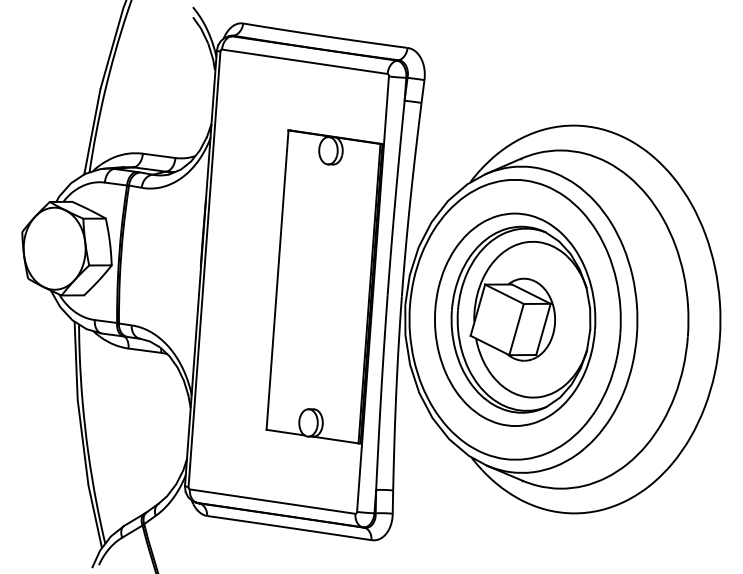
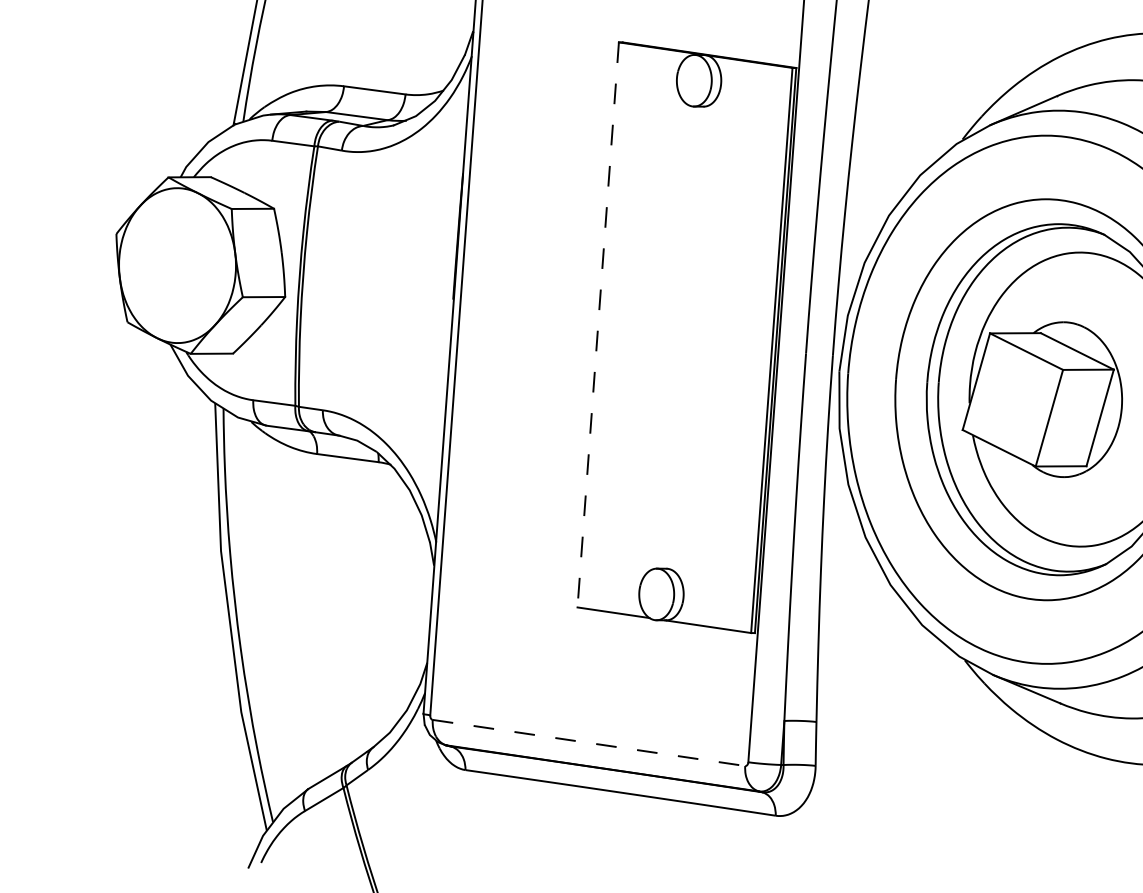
line: (277, 280) -> (598, 325), solid -> dashed
line: (272, 501) -> (588, 742), solid -> dashed

